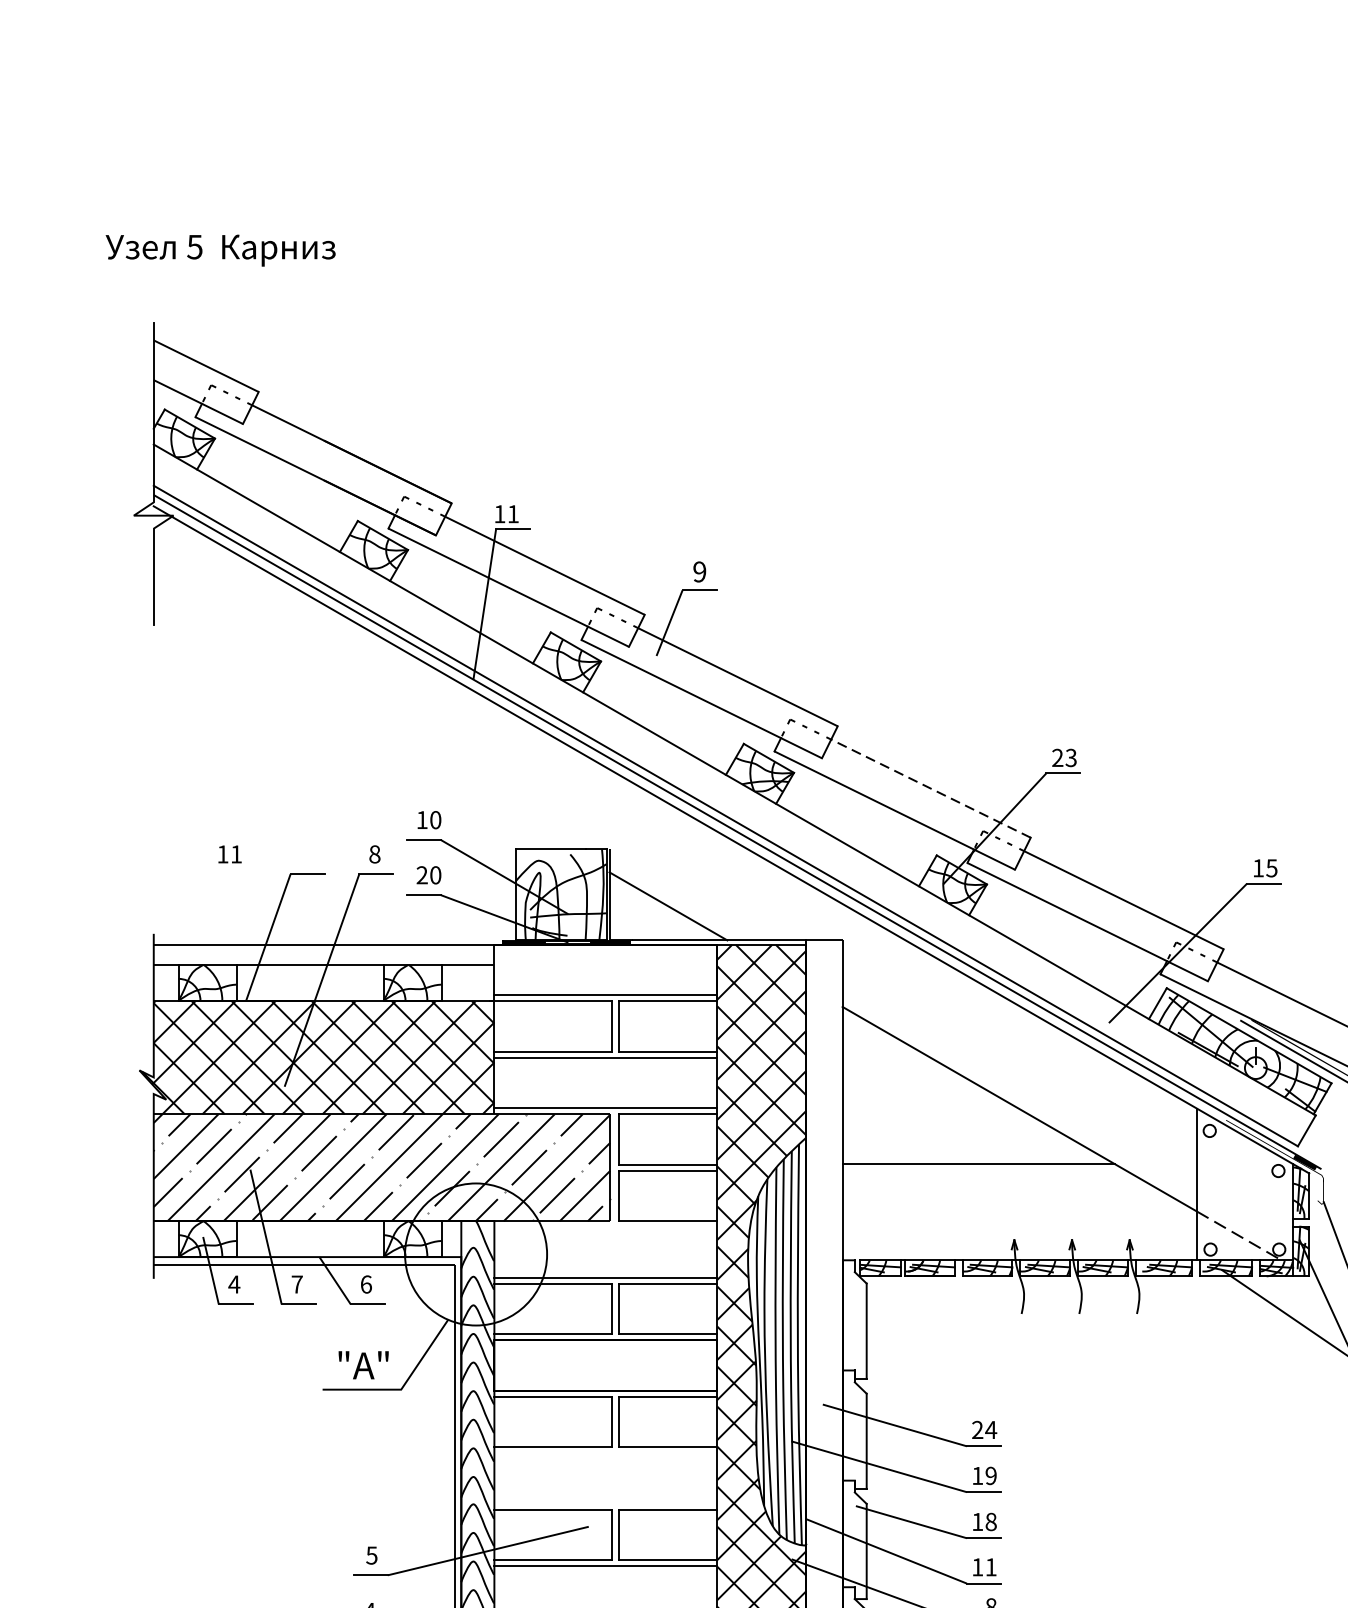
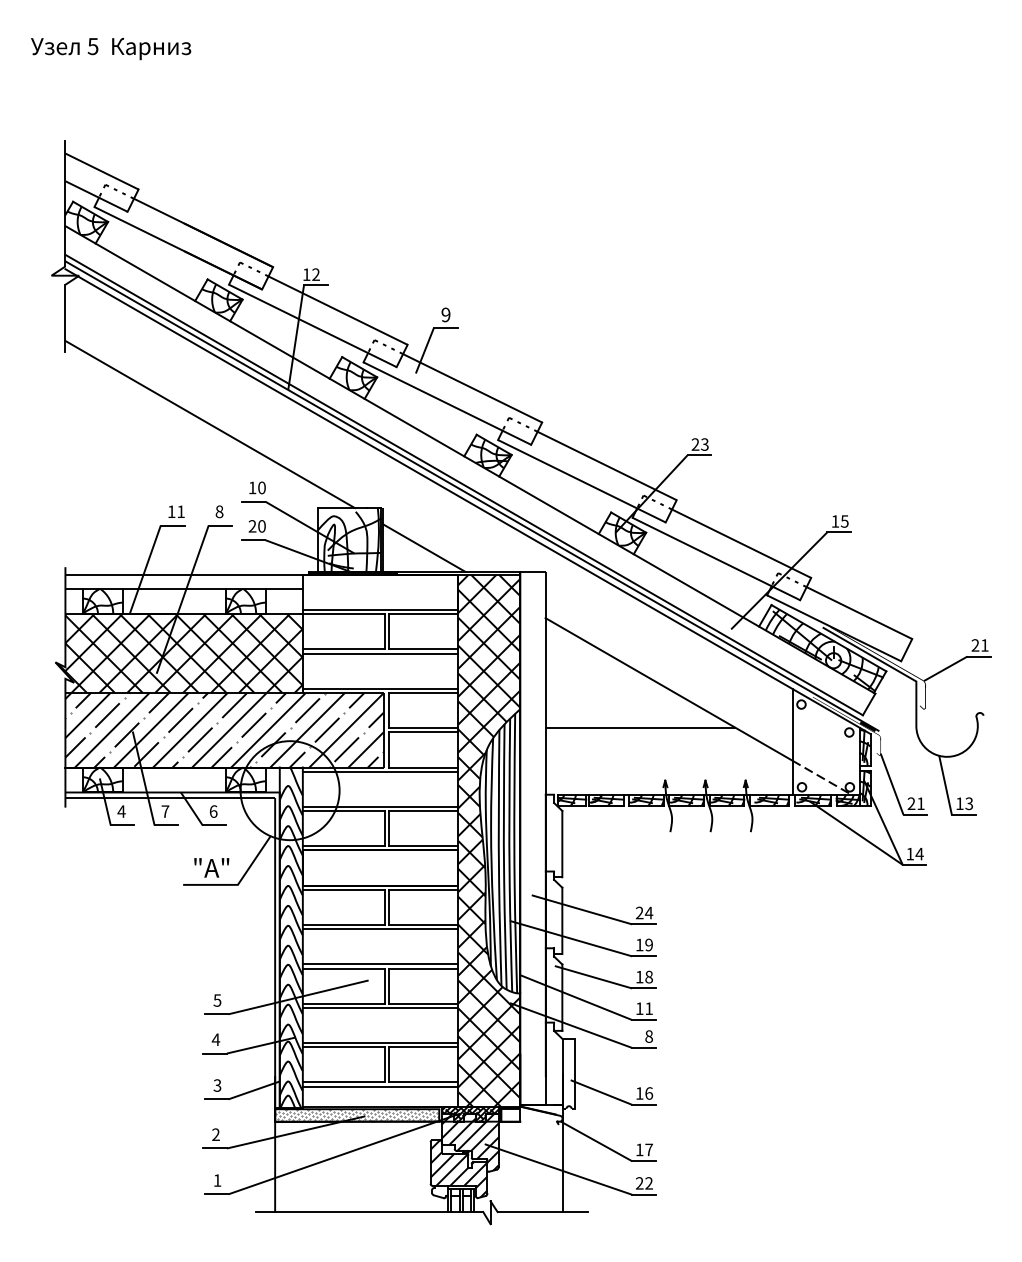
text: (221, 249) -> (111, 48), moved
text: (512, 513) -> (315, 274), 11 -> 12
line: (361, 729) -> (210, 424), added
line: (931, 787) -> (607, 465), dashed -> solid
text: (229, 853) -> (176, 511), moved
line: (605, 1226) -> (380, 771), added
line: (605, 1453) -> (380, 929), added
line: (605, 1503) -> (380, 964), added

